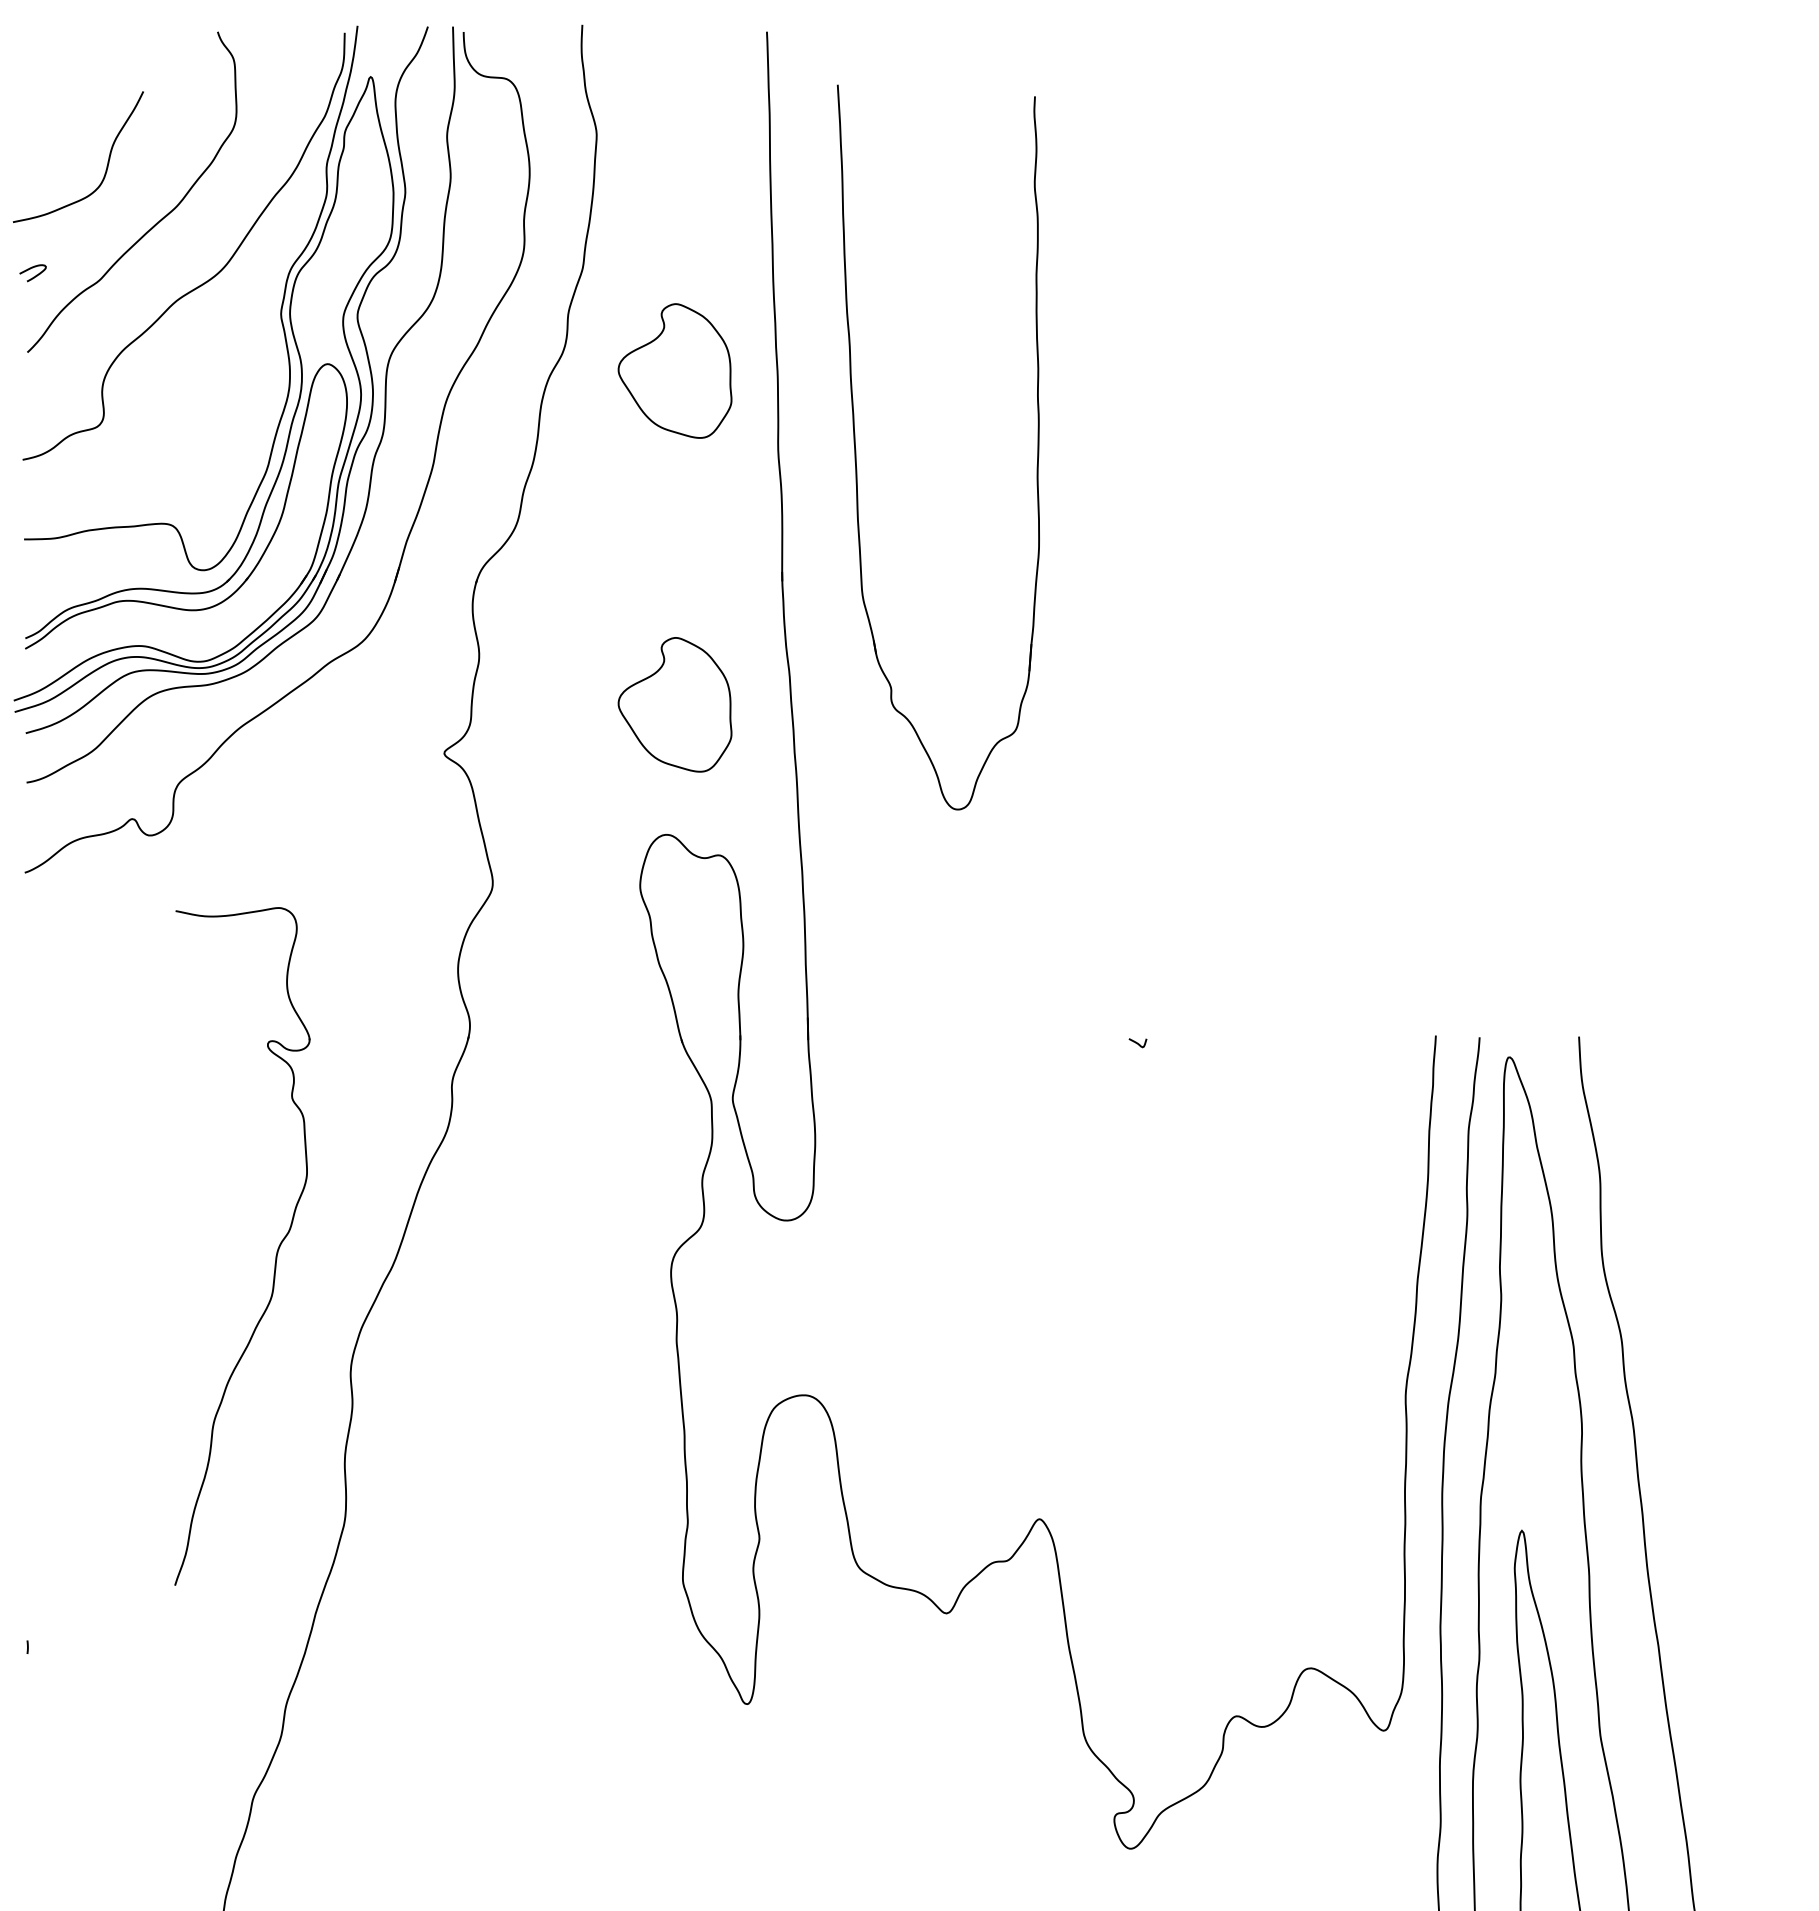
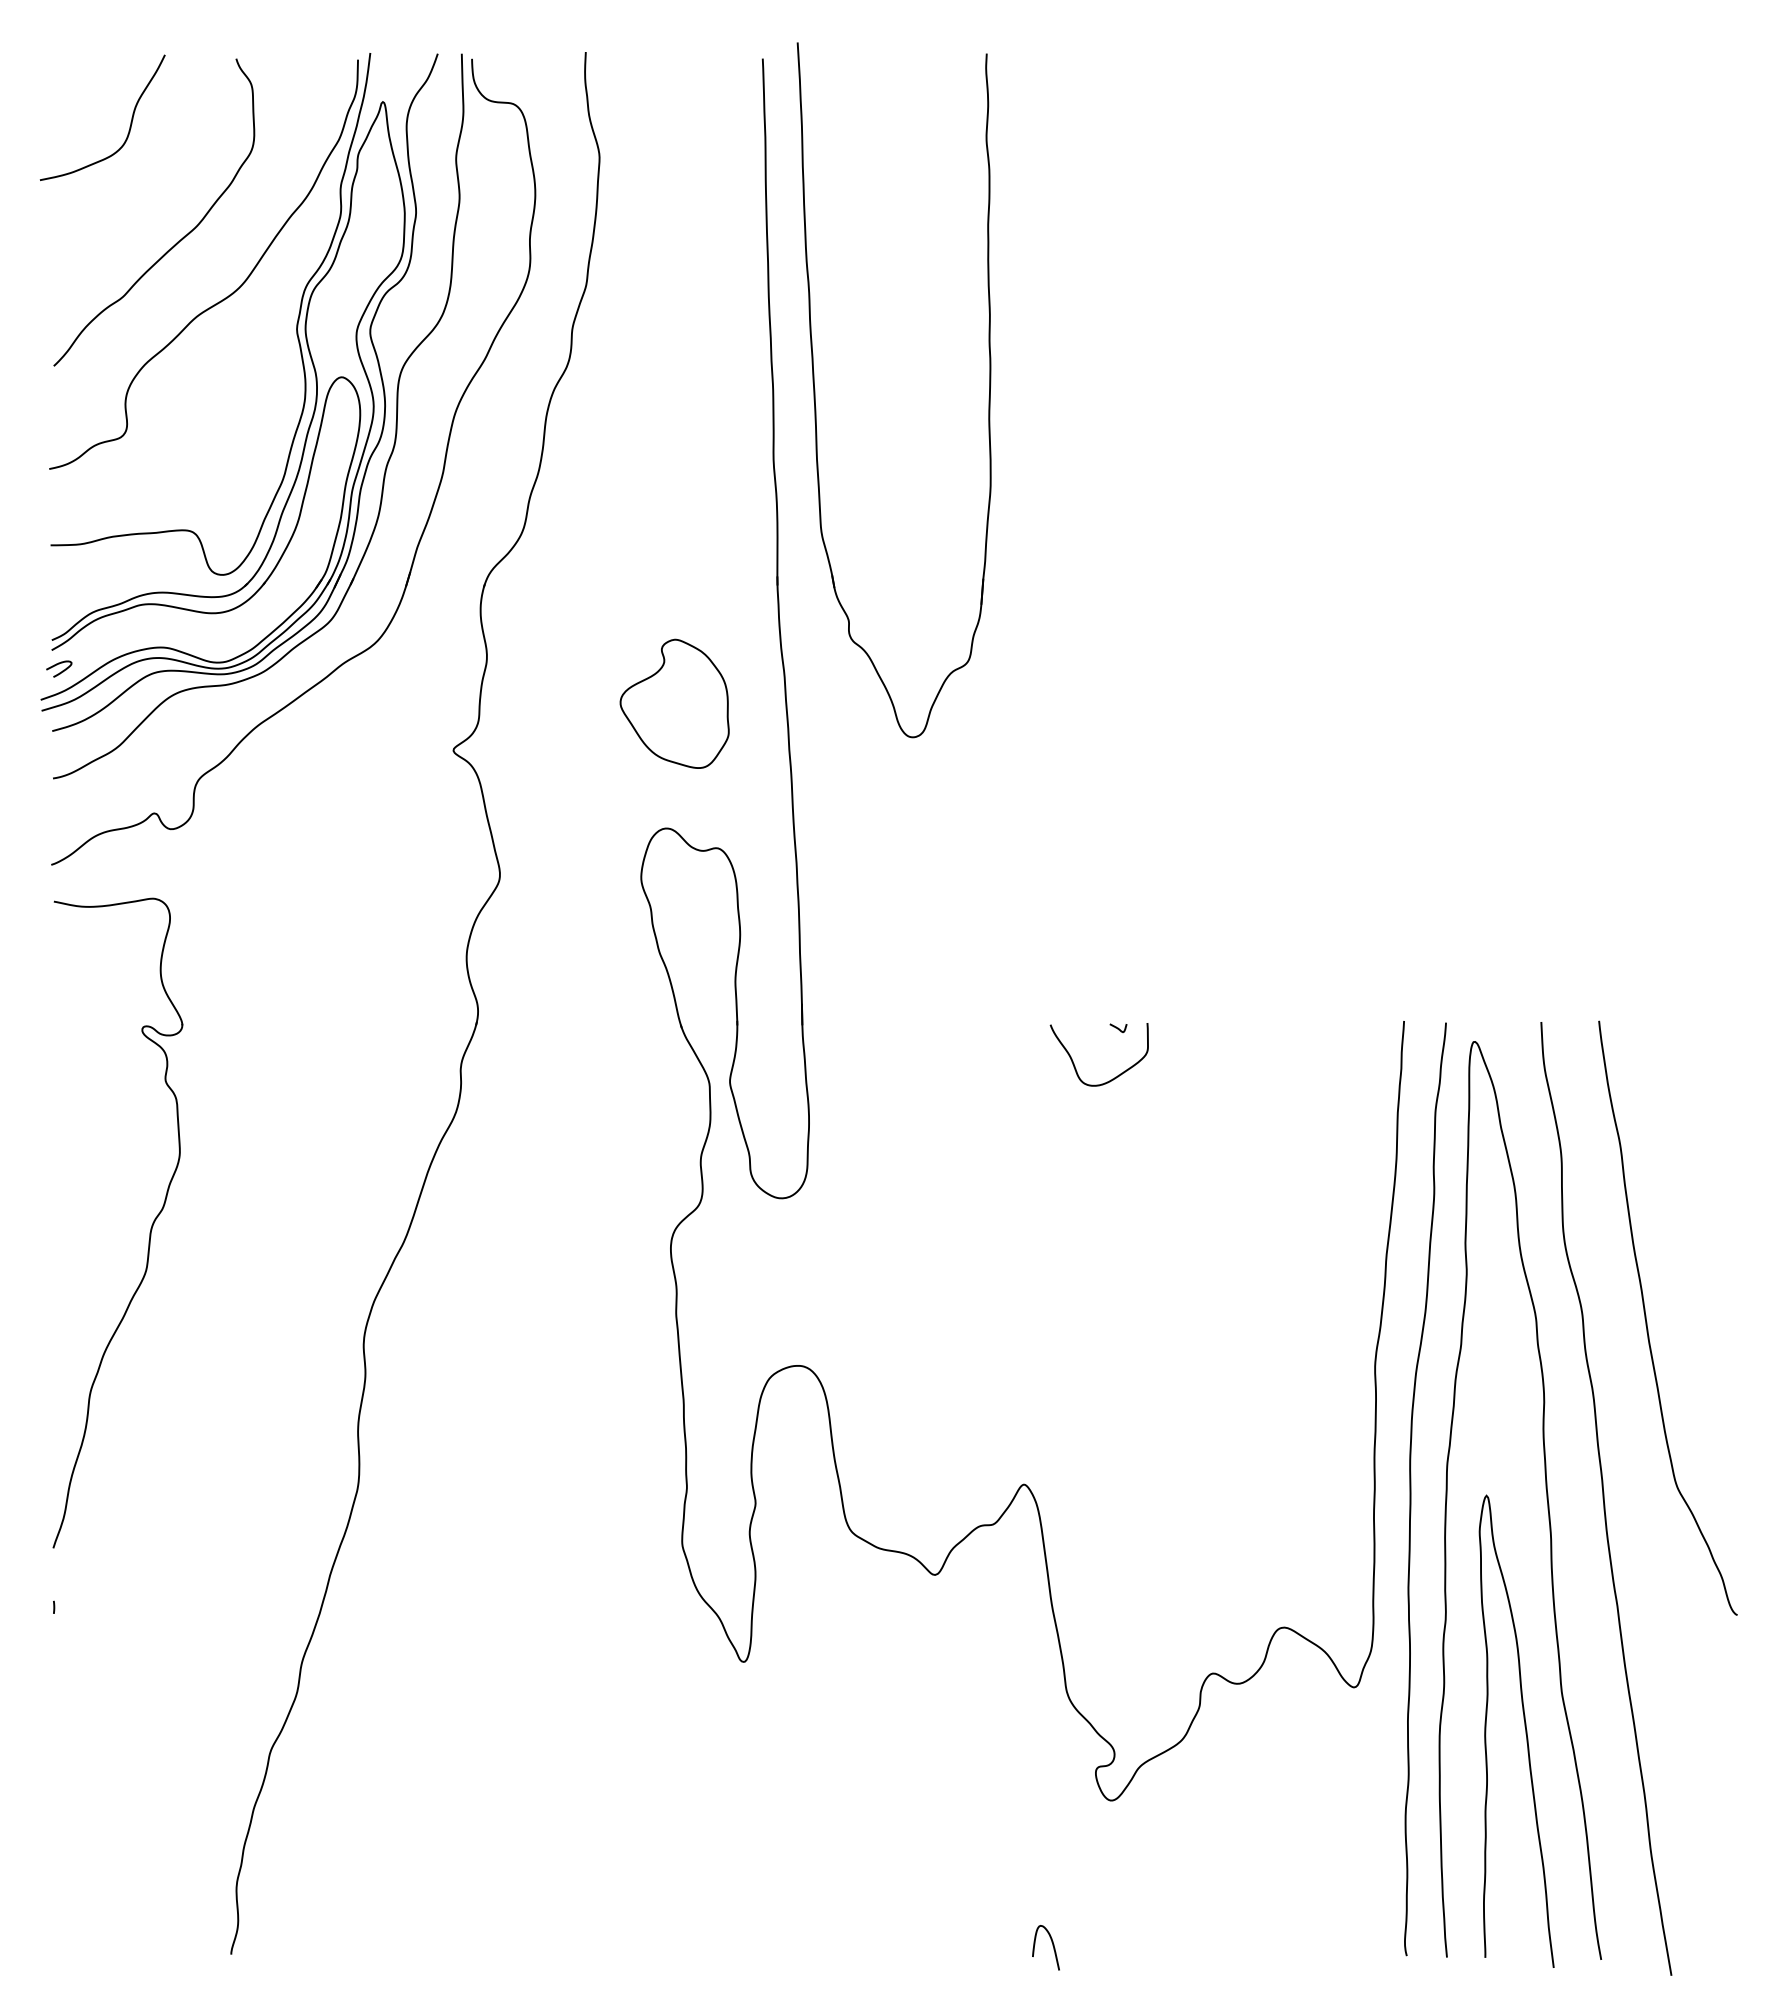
curve: (107, 161) -> (130, 122), moved
curve: (31, 269) -> (57, 665), moved
part: (674, 370) -> (674, 383), removed
part: (856, 447) -> (815, 390), moved
curve: (1092, 1079) -> (1074, 1063), added
part: (275, 1256) -> (149, 1232), moved
curve: (1689, 1350) -> (1647, 1322), added

